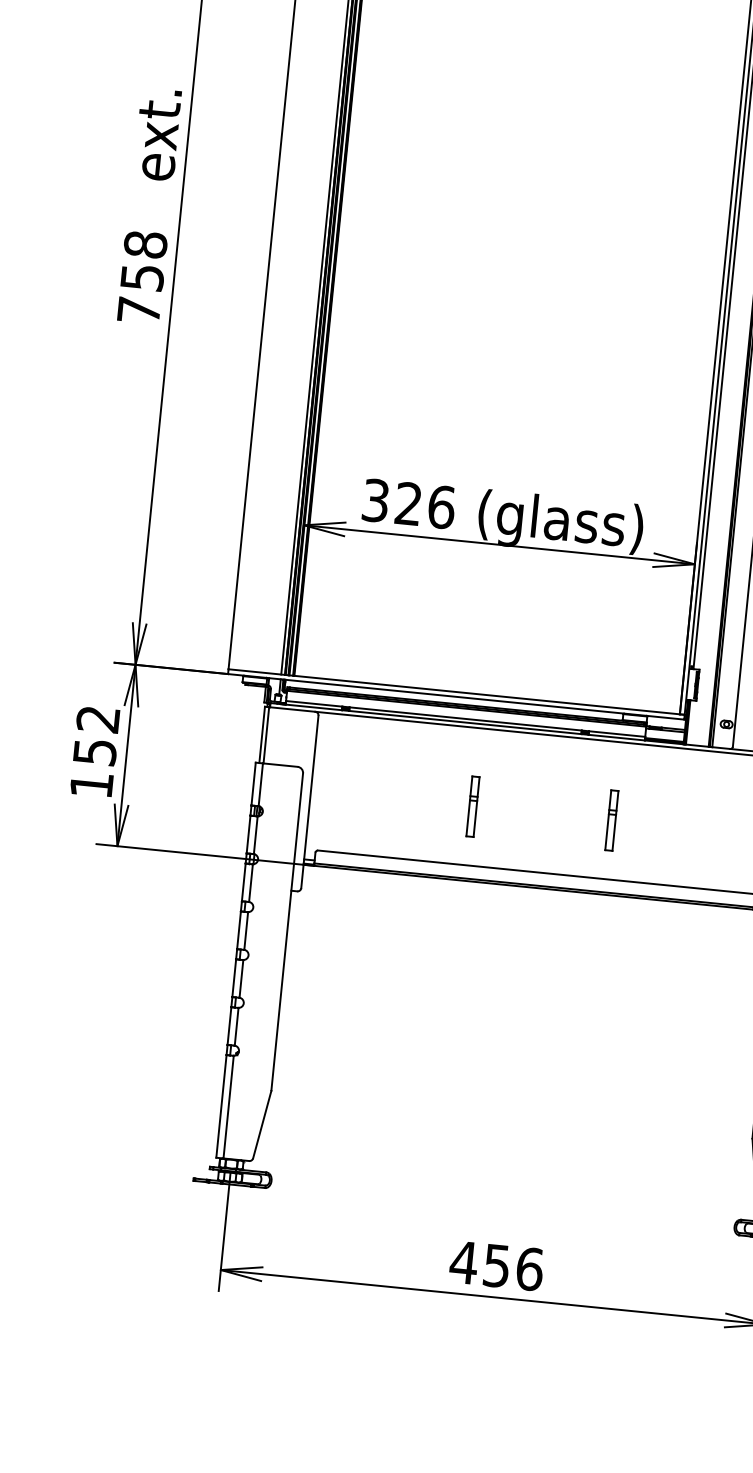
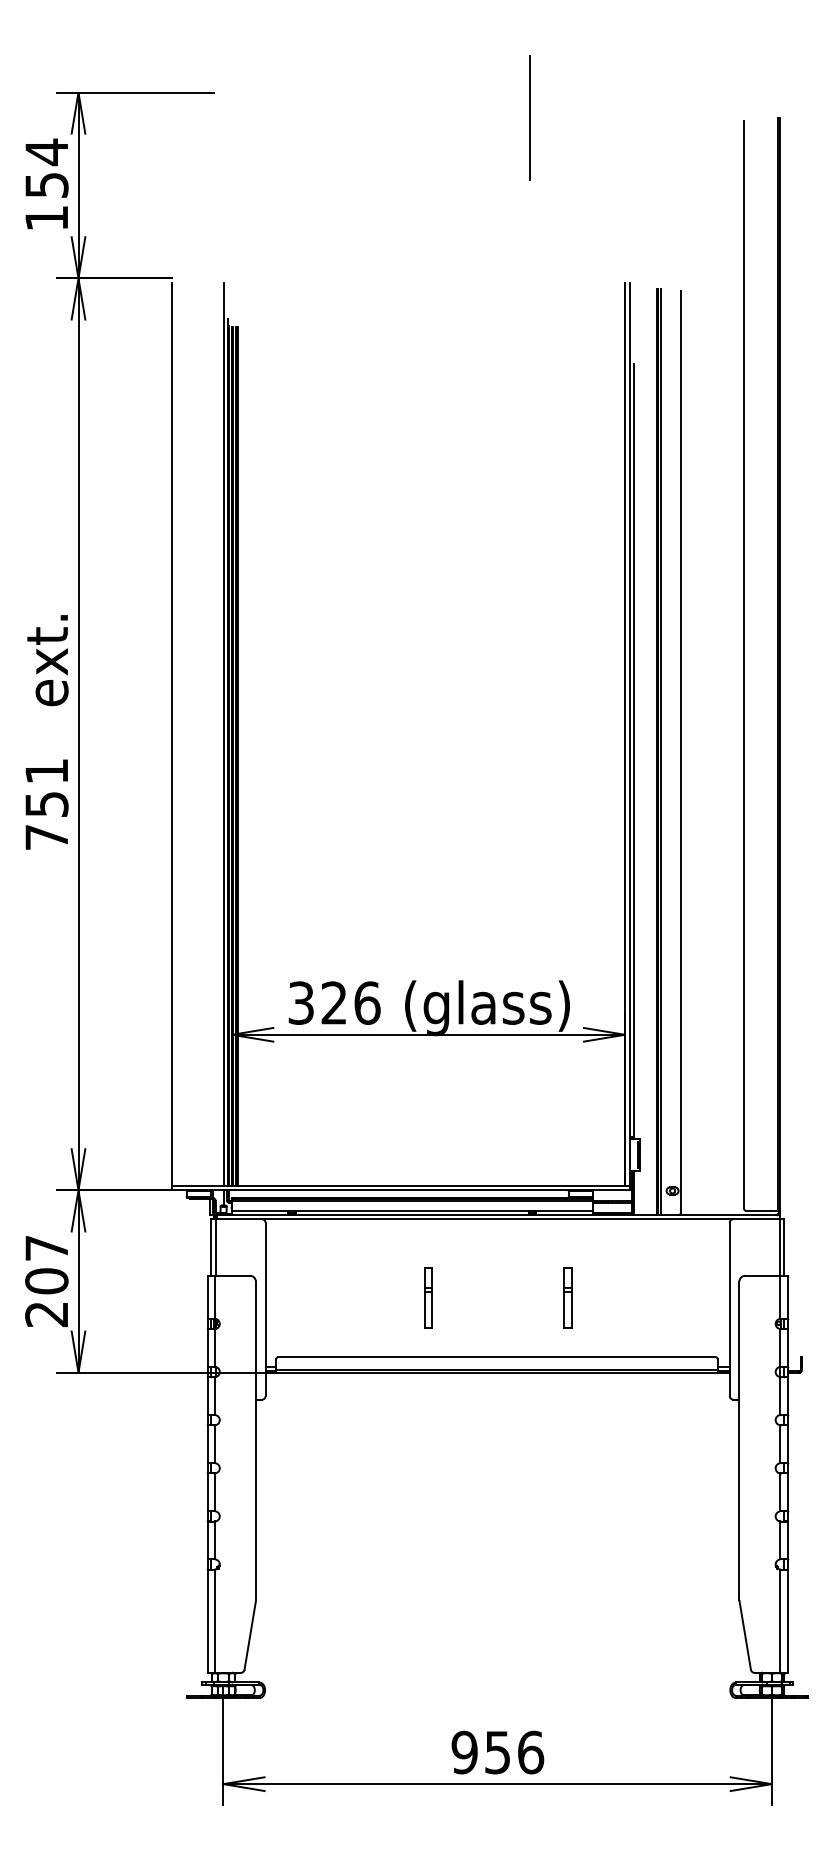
text: (145, 244) -> (46, 771), 758 -> 751
text: (94, 752) -> (46, 1281), 152 -> 207
text: (463, 1262) -> (464, 1752), 456 -> 956

